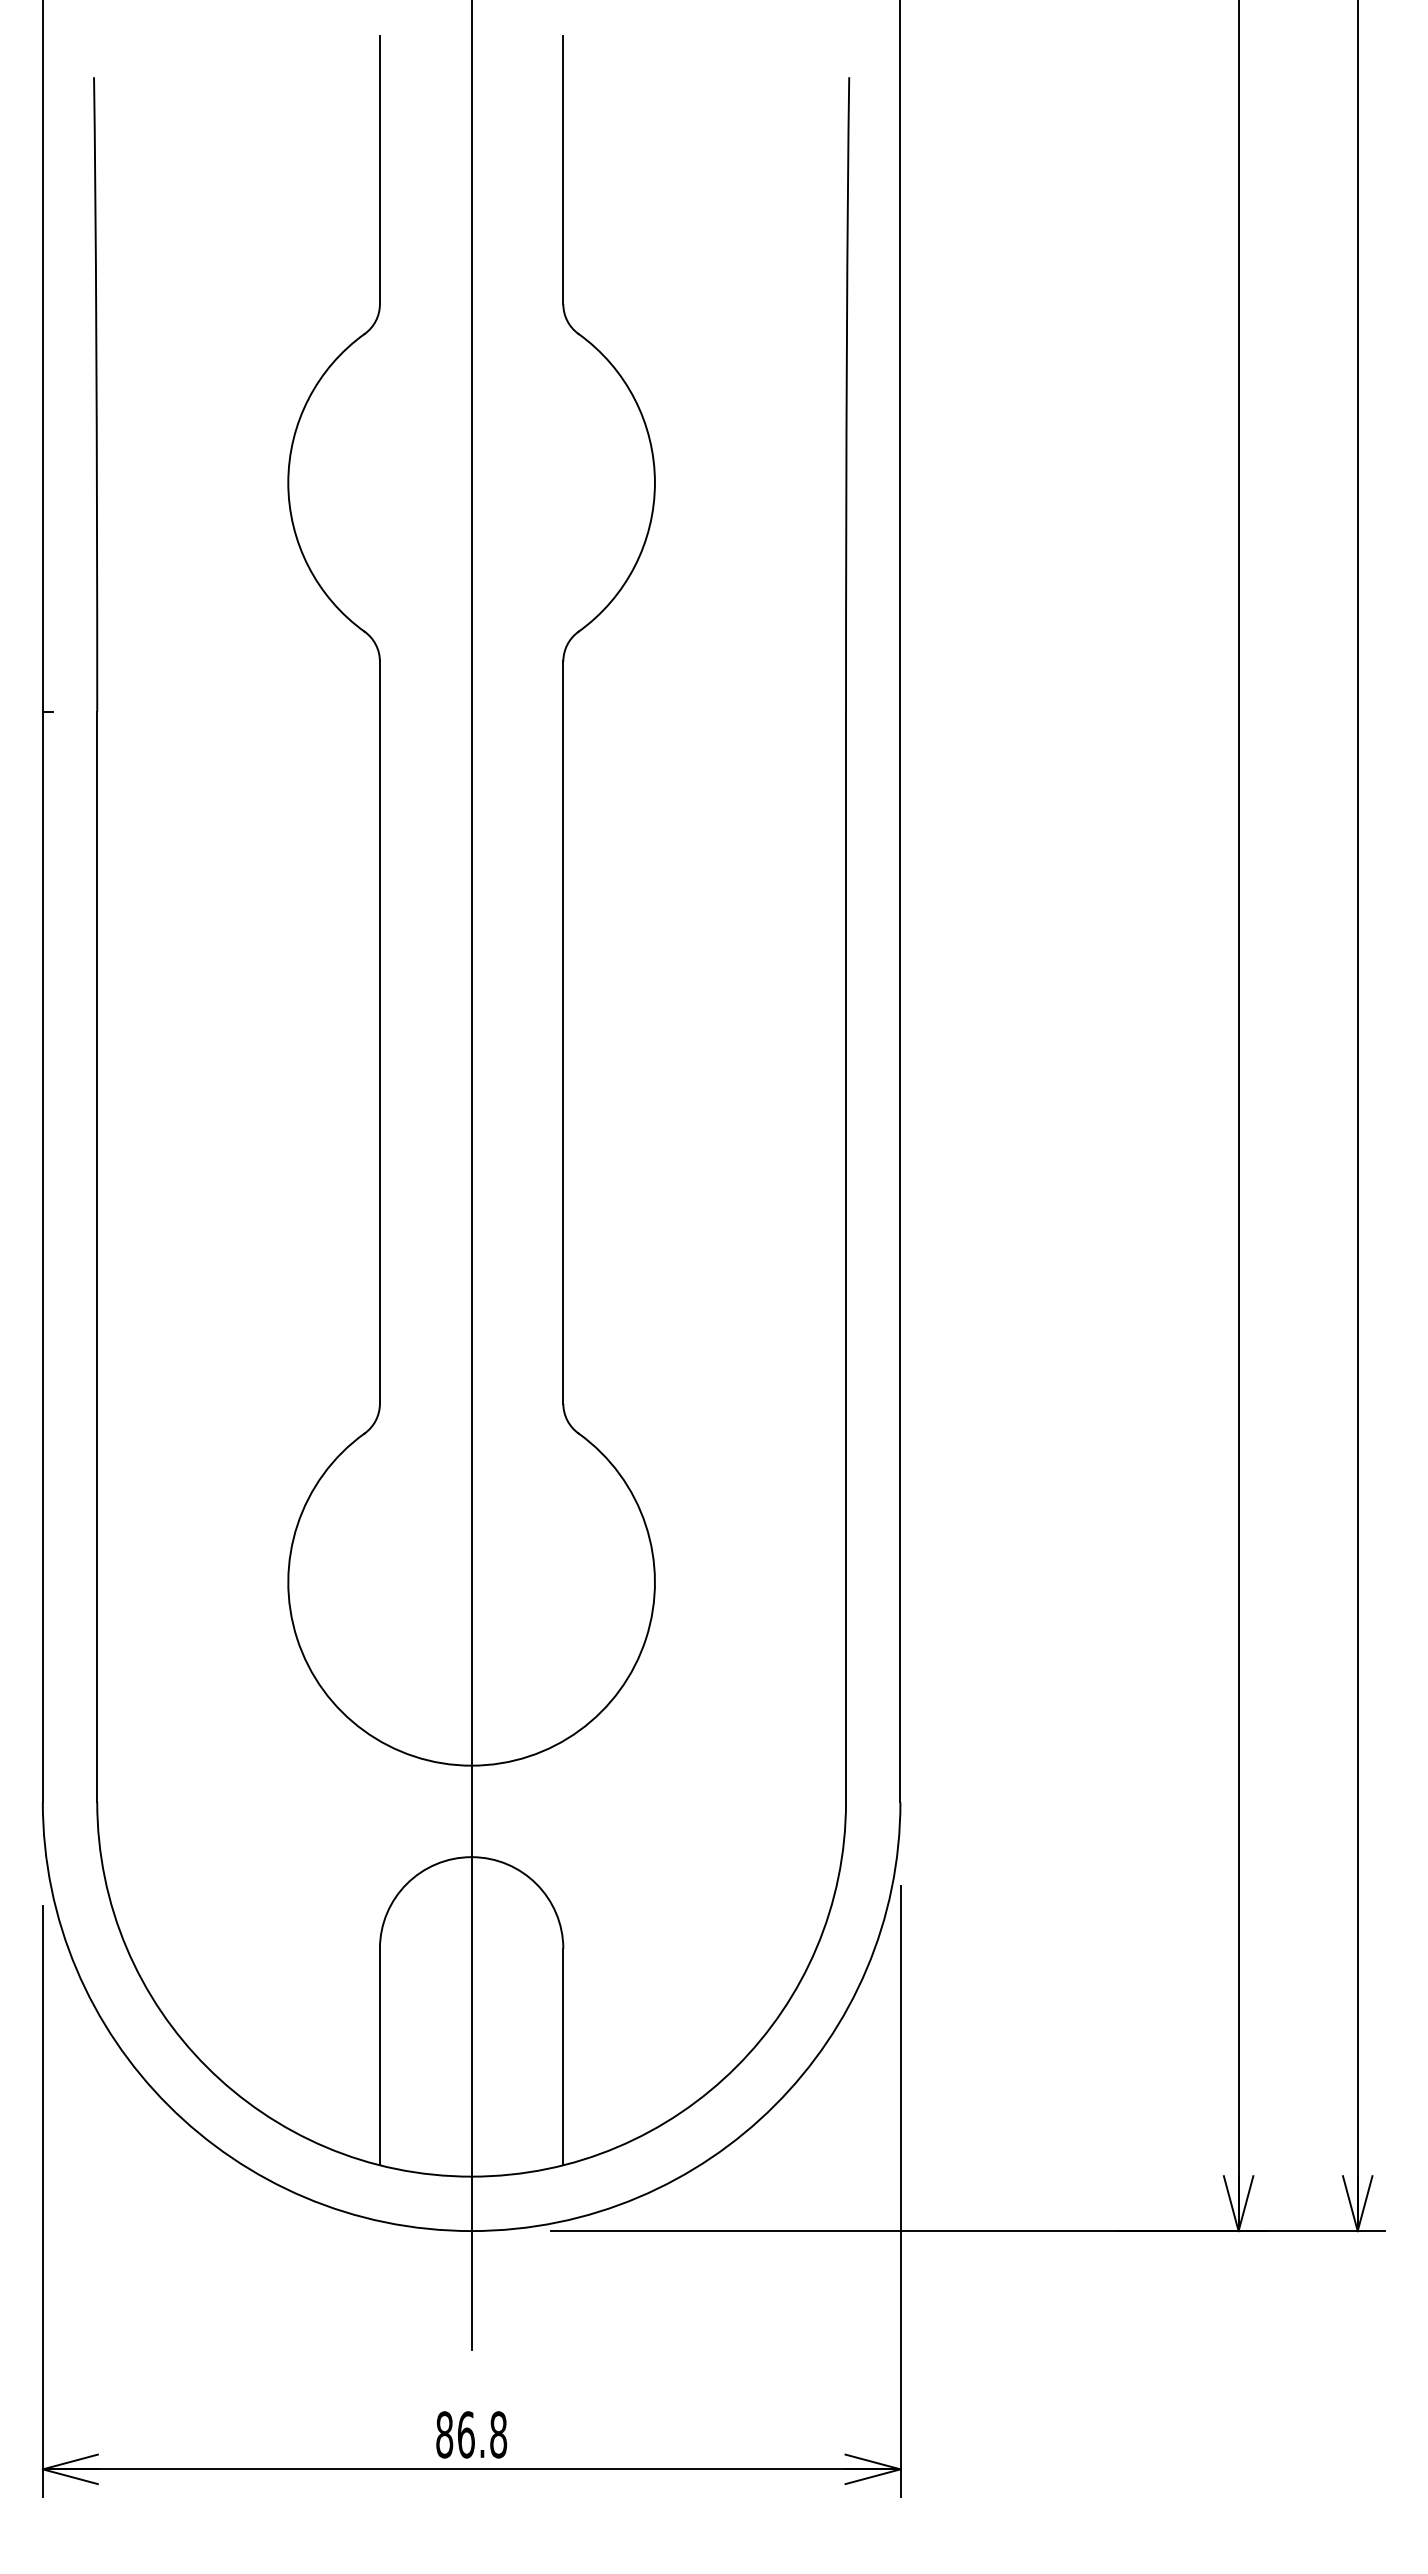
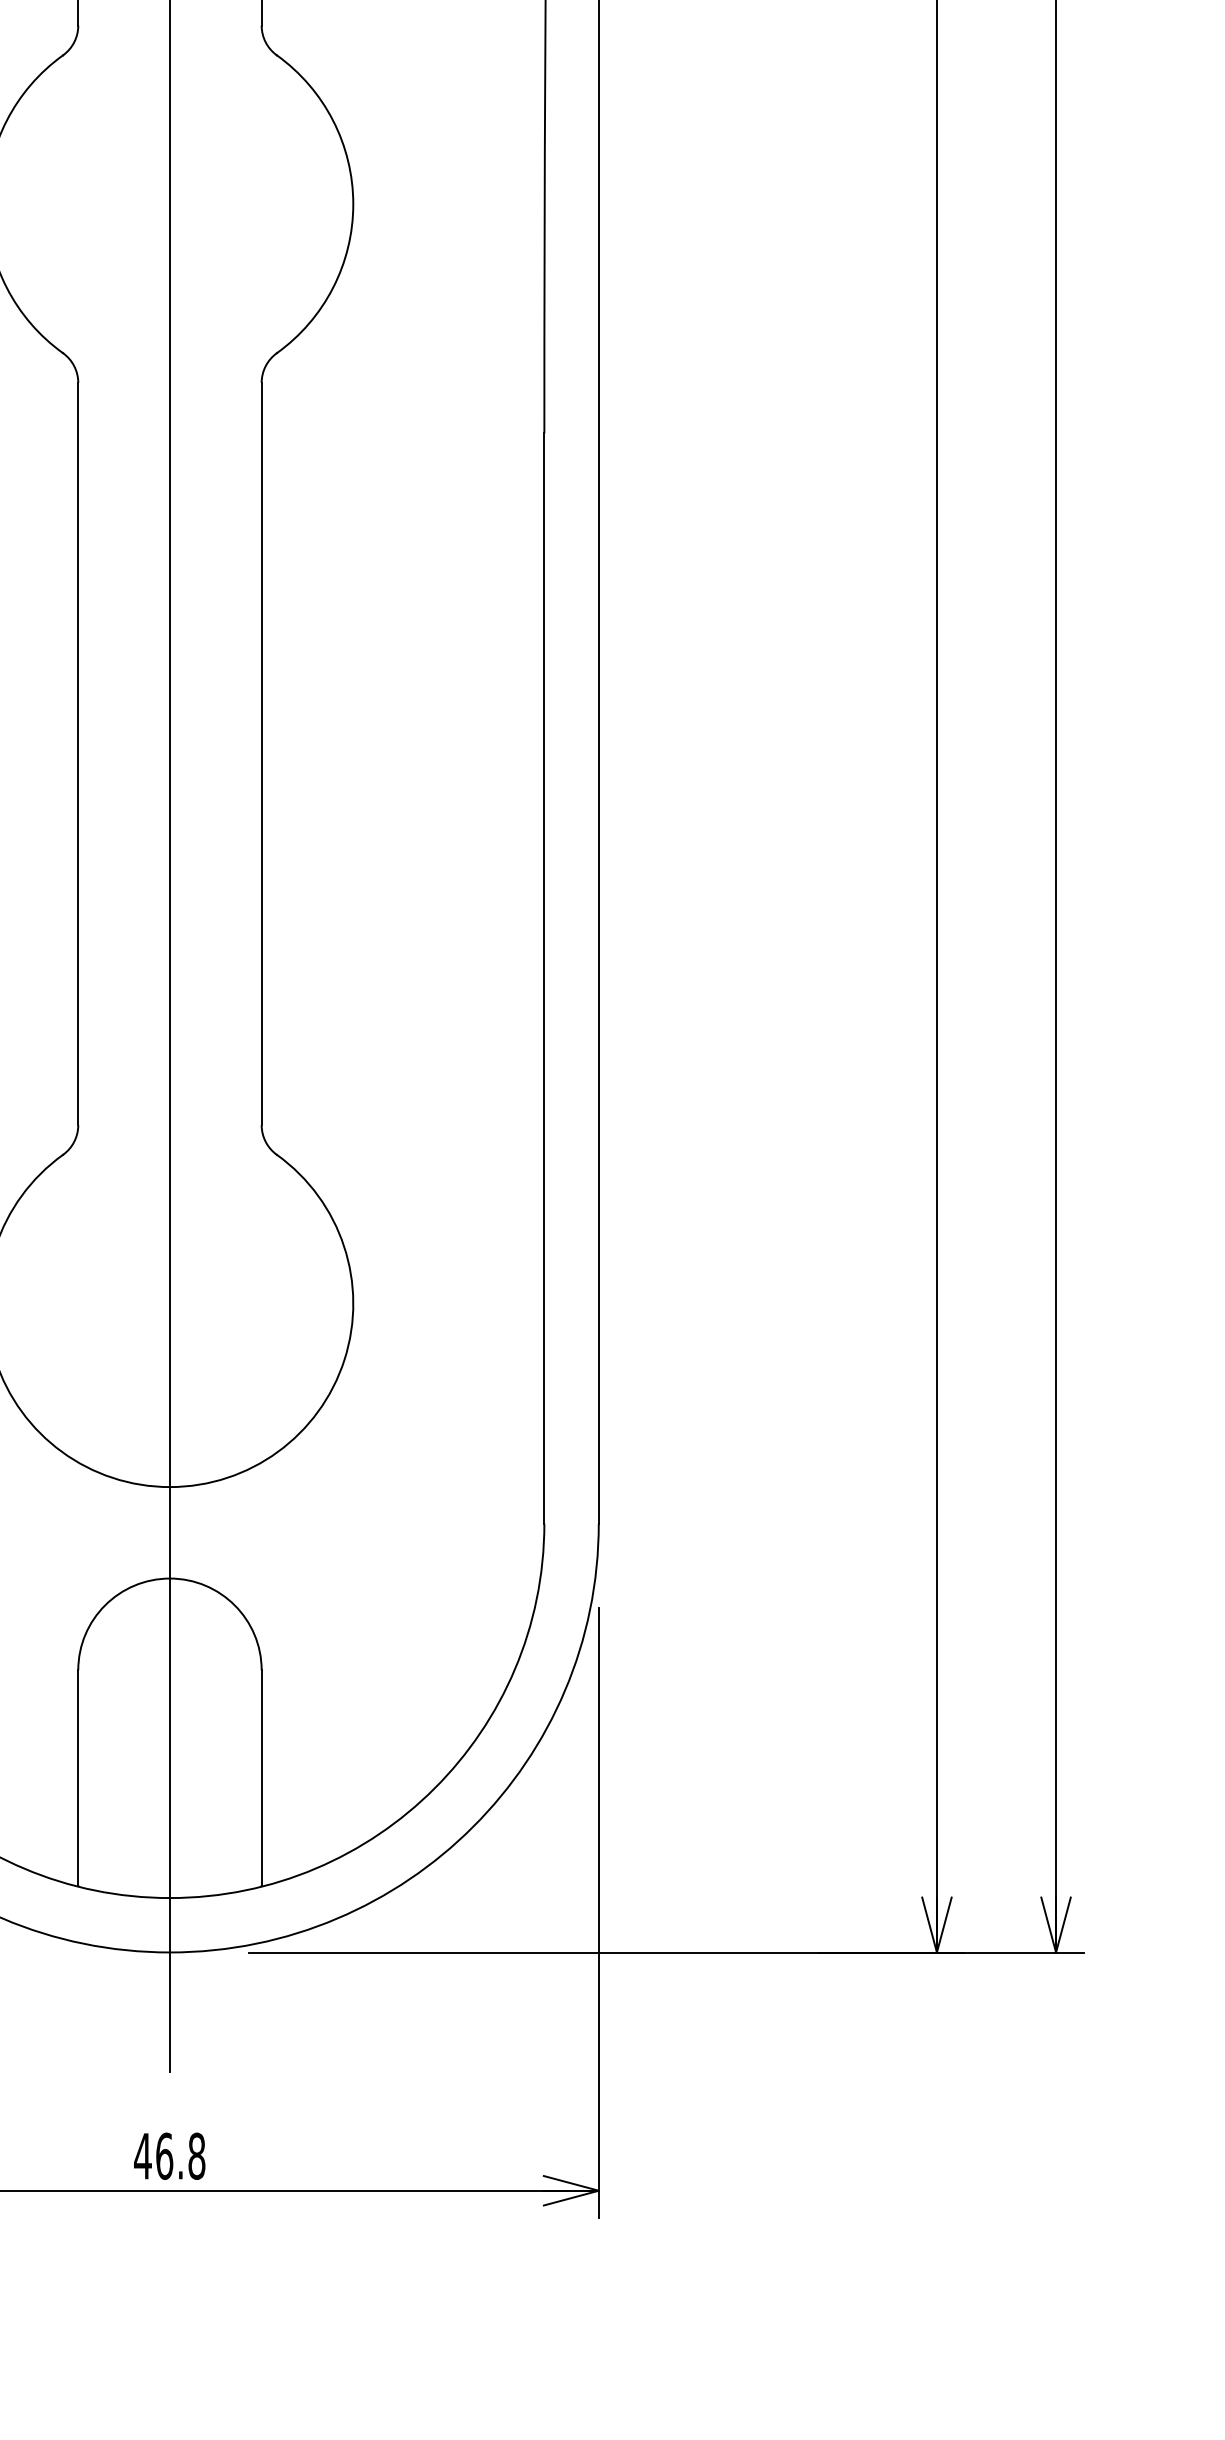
text: (444, 2434) -> (142, 2155), 86.8 -> 46.8

